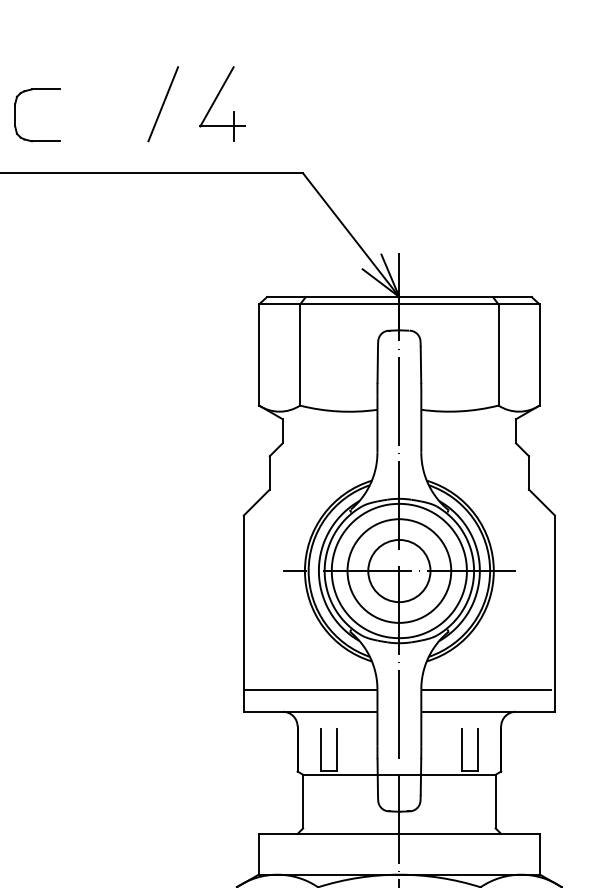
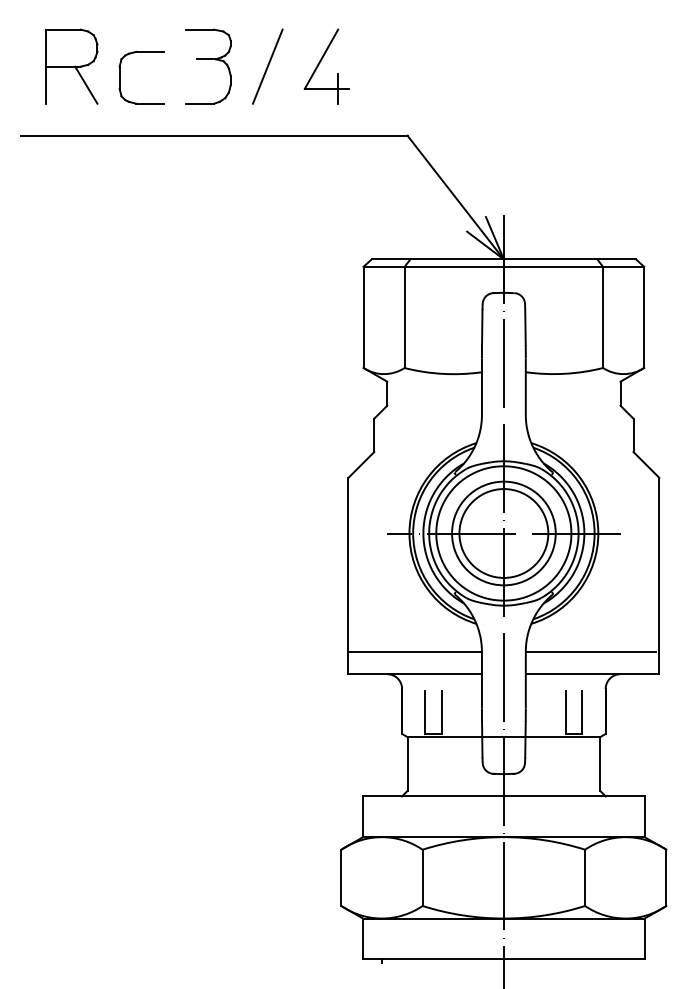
part: (104, 97) -> (208, 59), added
circle: (399, 571) -> (503, 533), size x1.43

